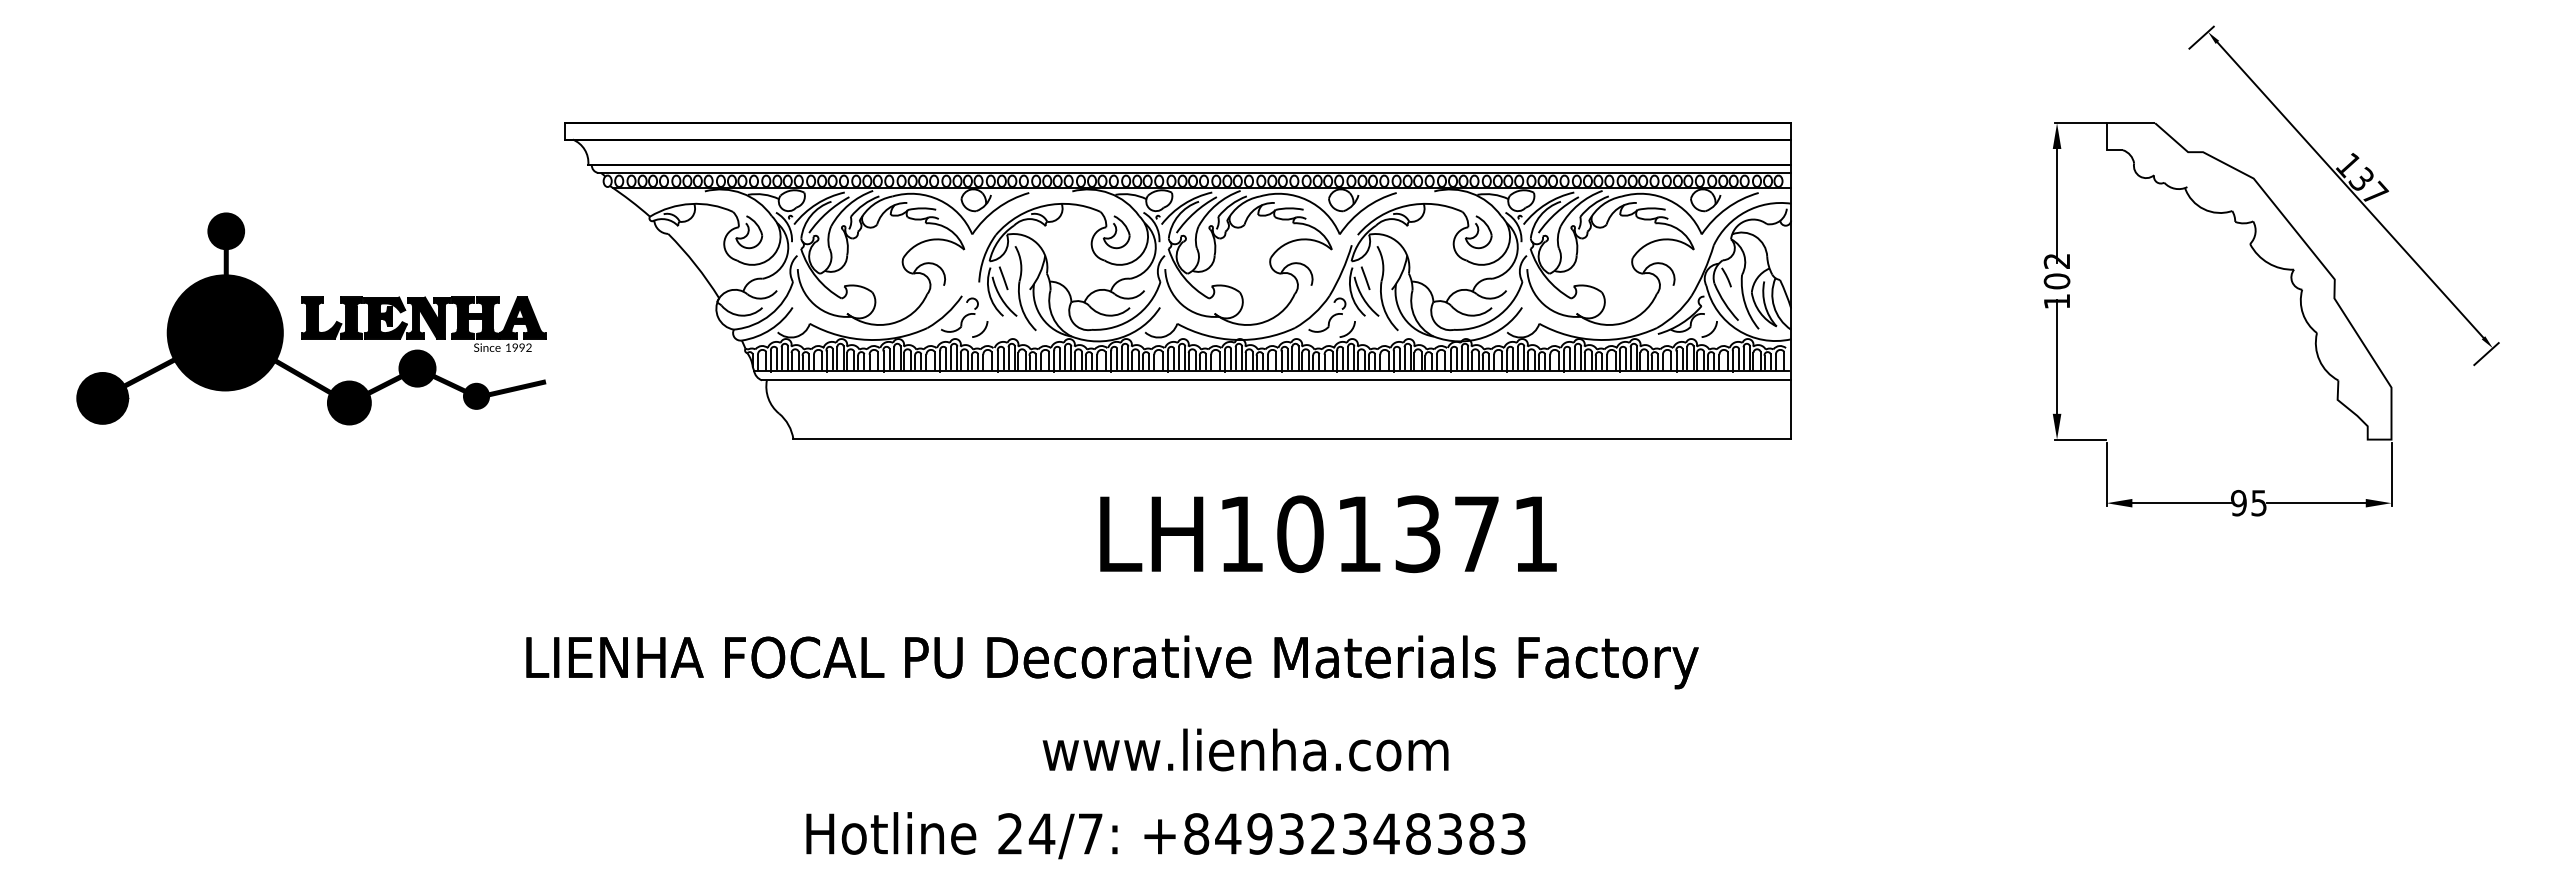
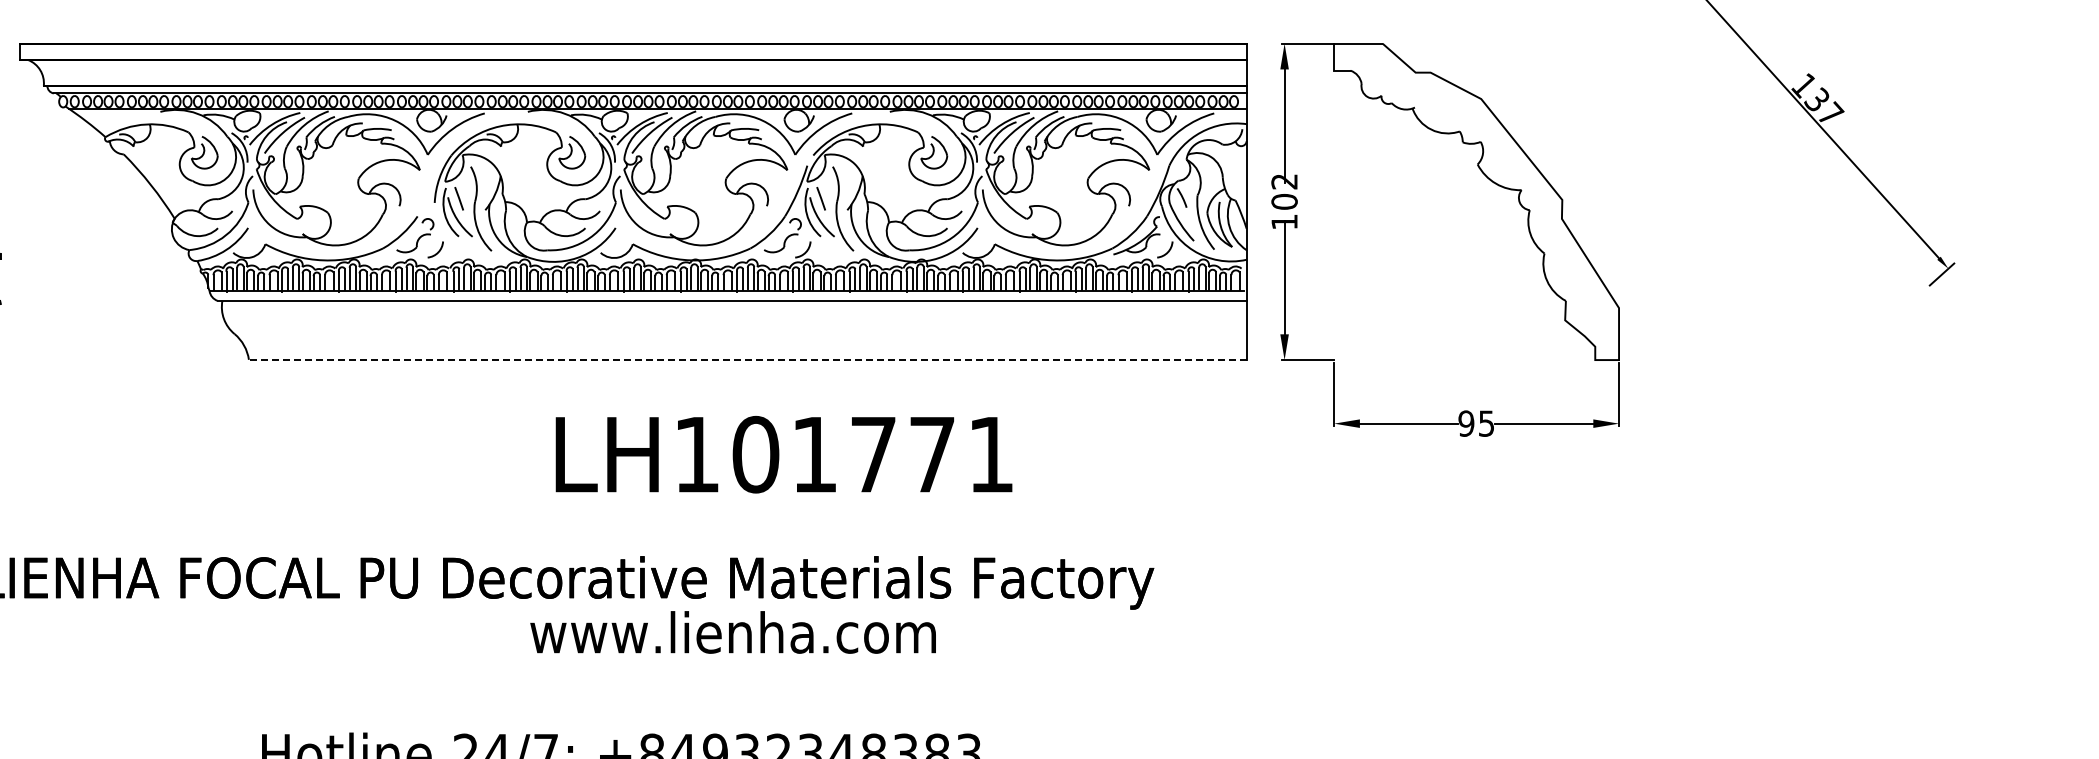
part: (2263, 261) -> (1491, 181), moved
line: (1292, 439) -> (748, 359), solid -> dashed
text: (1417, 534) -> (873, 454), LH101371 -> LH101771
text: (1245, 749) -> (733, 631), moved

